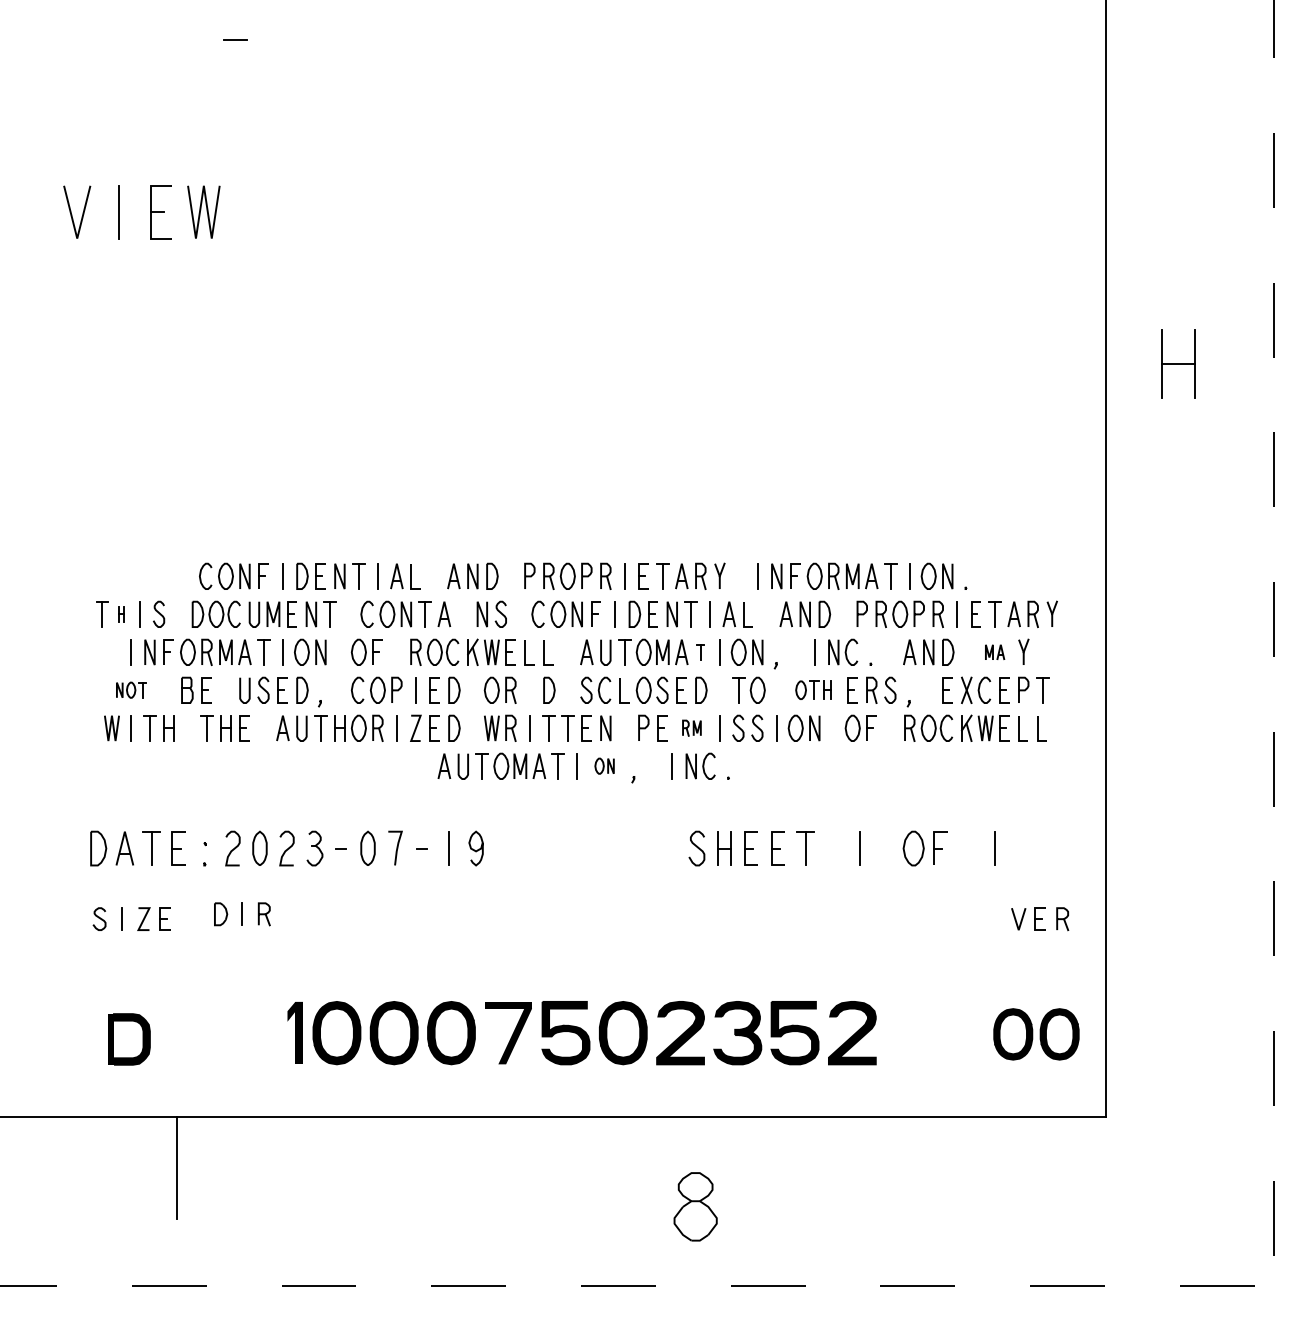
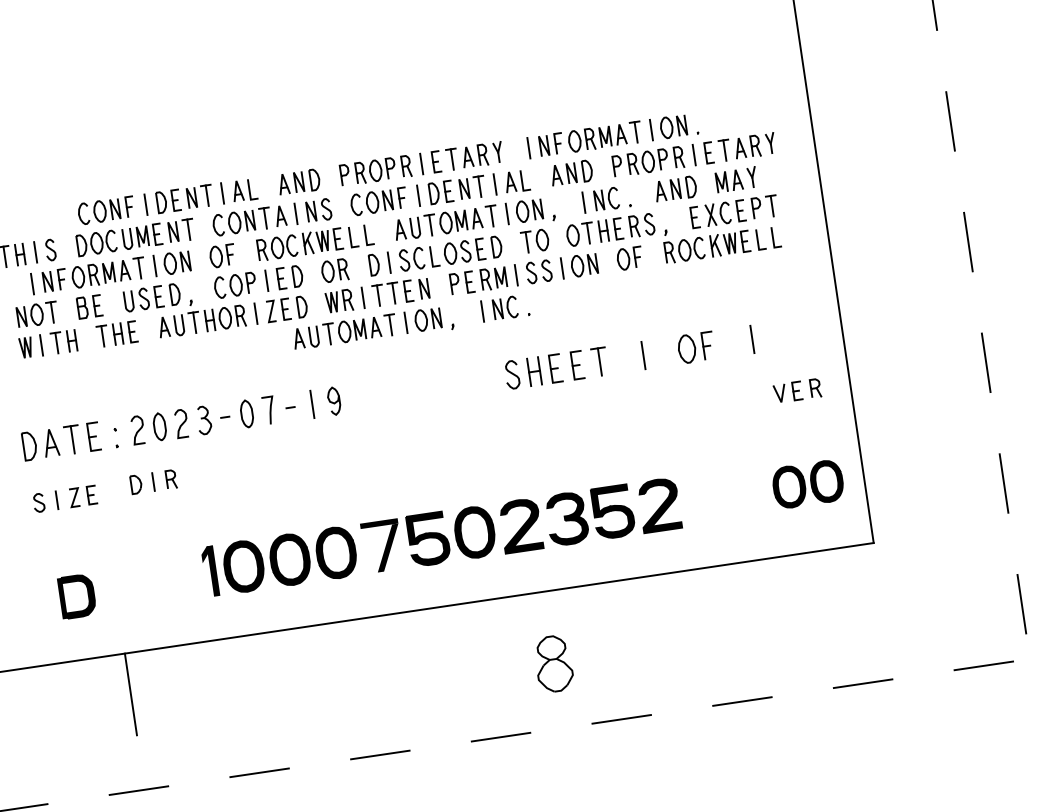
part: (121, 614) -> (20, 254), size x1.67
line: (463, 614) -> (296, 213), added
part: (700, 652) -> (491, 216), size x1.67
part: (994, 652) -> (728, 181), size x1.67
part: (131, 689) -> (37, 313), size x1.67
part: (813, 689) -> (587, 232), size x1.43
line: (567, 690) -> (389, 262), added
part: (691, 727) -> (493, 277), size x1.67
part: (604, 765) -> (427, 318), size x1.67

